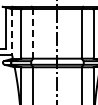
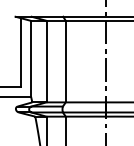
line: (12, 32) -> (31, 59), dashed -> solid
line: (33, 33) -> (66, 60), dashed -> solid

